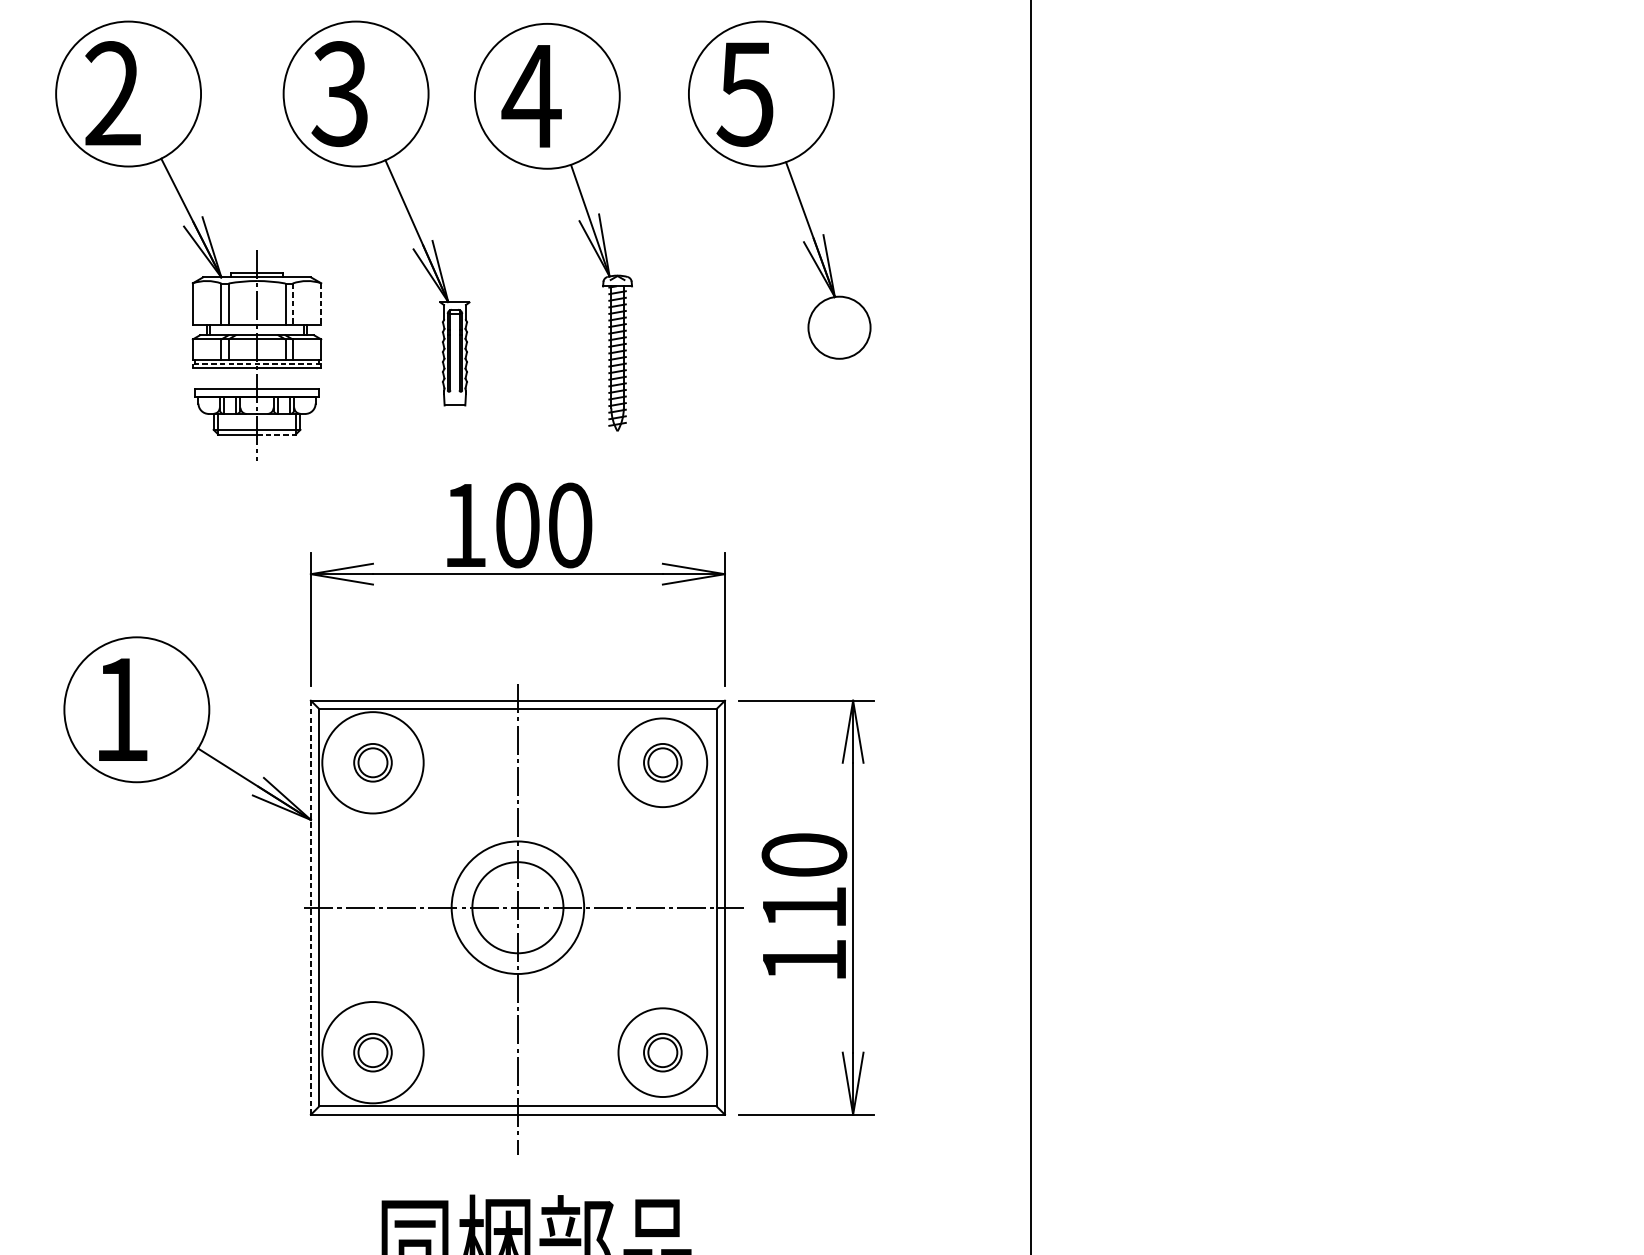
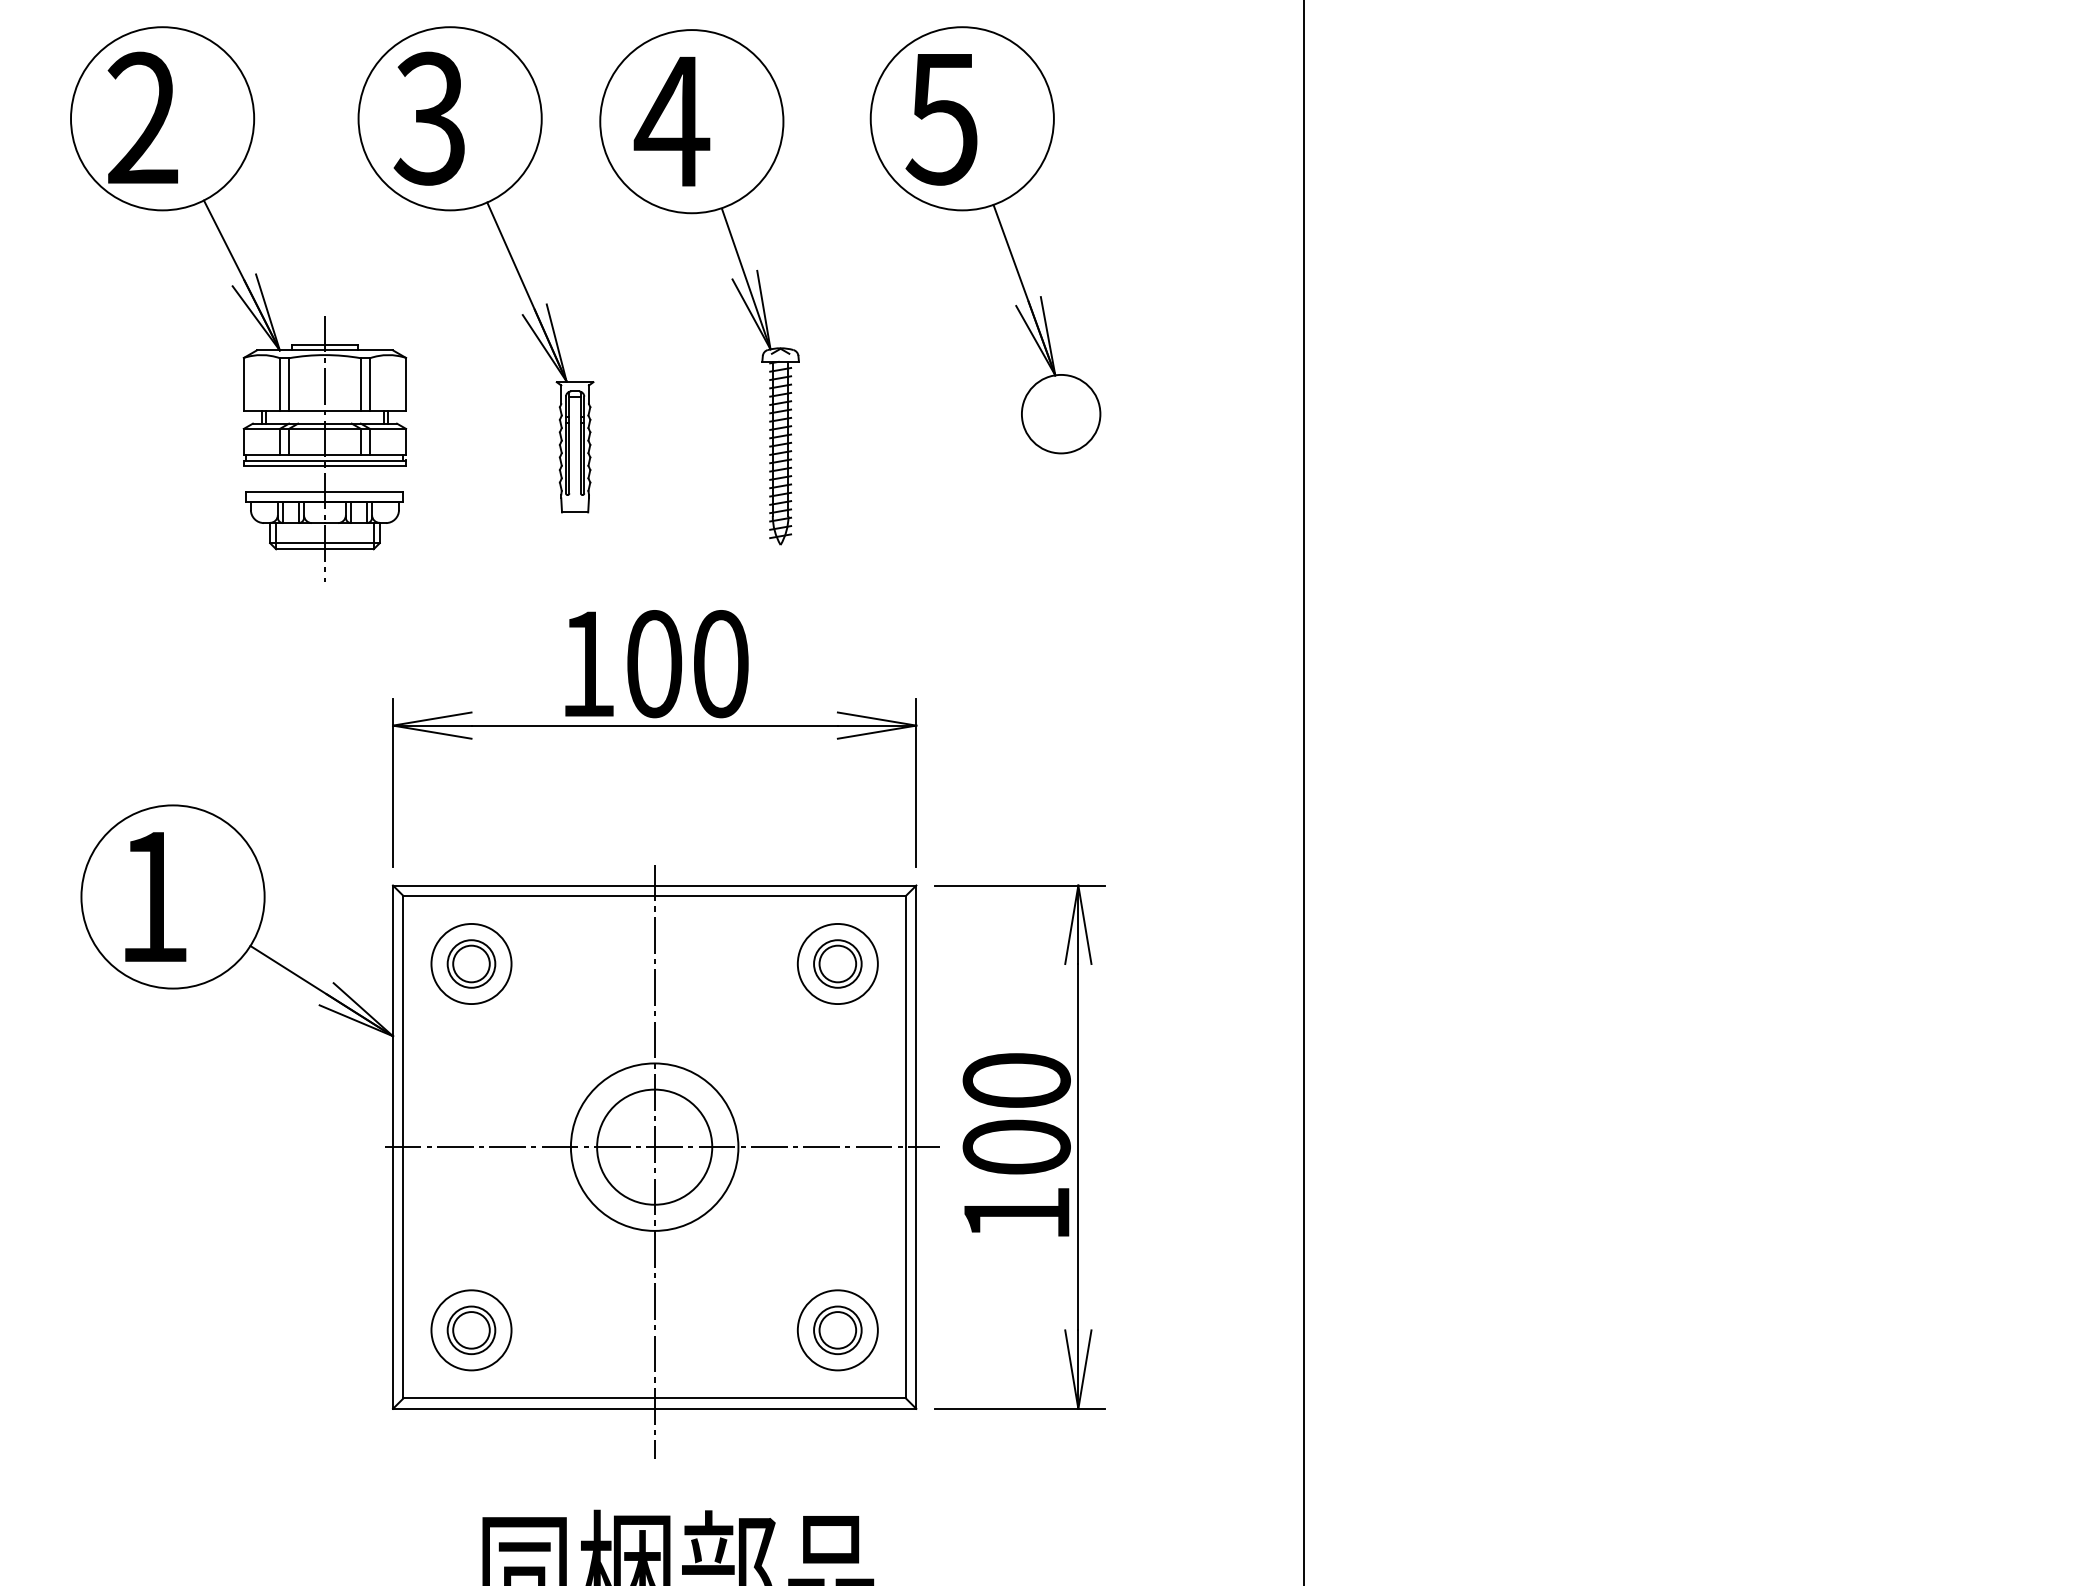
line: (292, 304) -> (369, 384), dashed -> solid
line: (321, 304) -> (406, 384), dashed -> solid
line: (257, 364) -> (325, 460), dashed -> solid
line: (276, 434) -> (349, 549), dashed -> solid
circle: (372, 762) -> (471, 963), size x0.62
circle: (662, 762) -> (837, 963), size x0.71
line: (311, 907) -> (393, 1147), dashed -> solid
text: (804, 907) -> (1016, 1146), 110 -> 100
circle: (372, 1052) -> (471, 1330), size x0.62
circle: (662, 1052) -> (837, 1330), size x0.71

